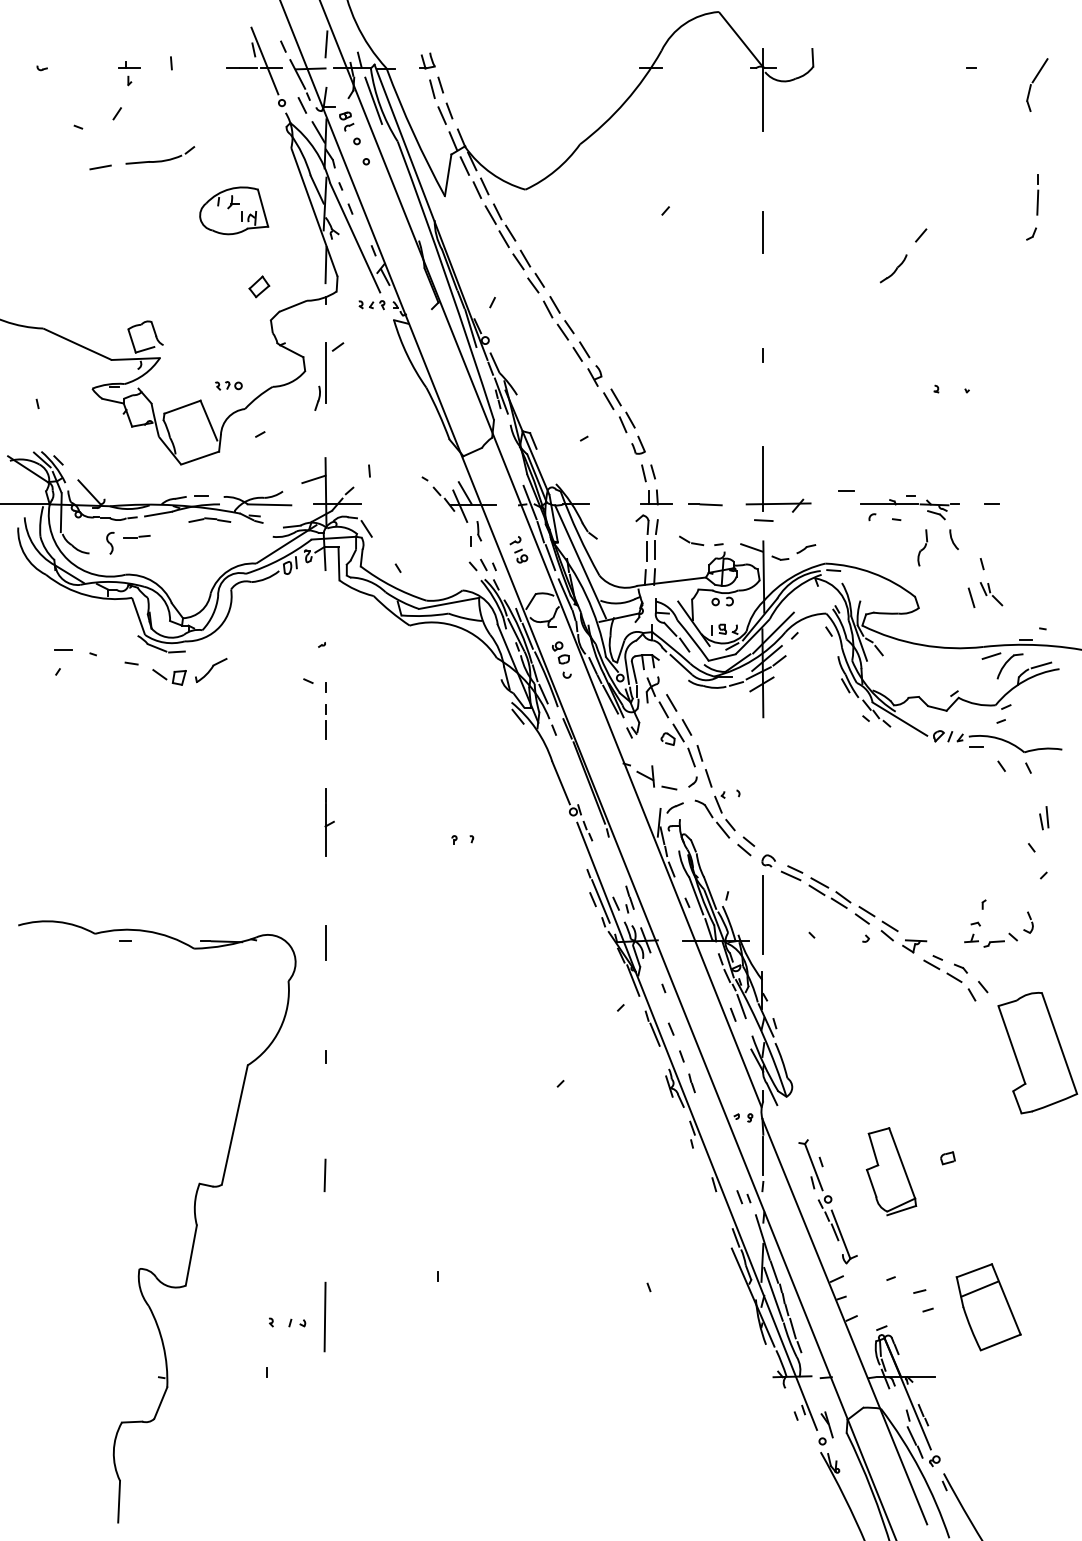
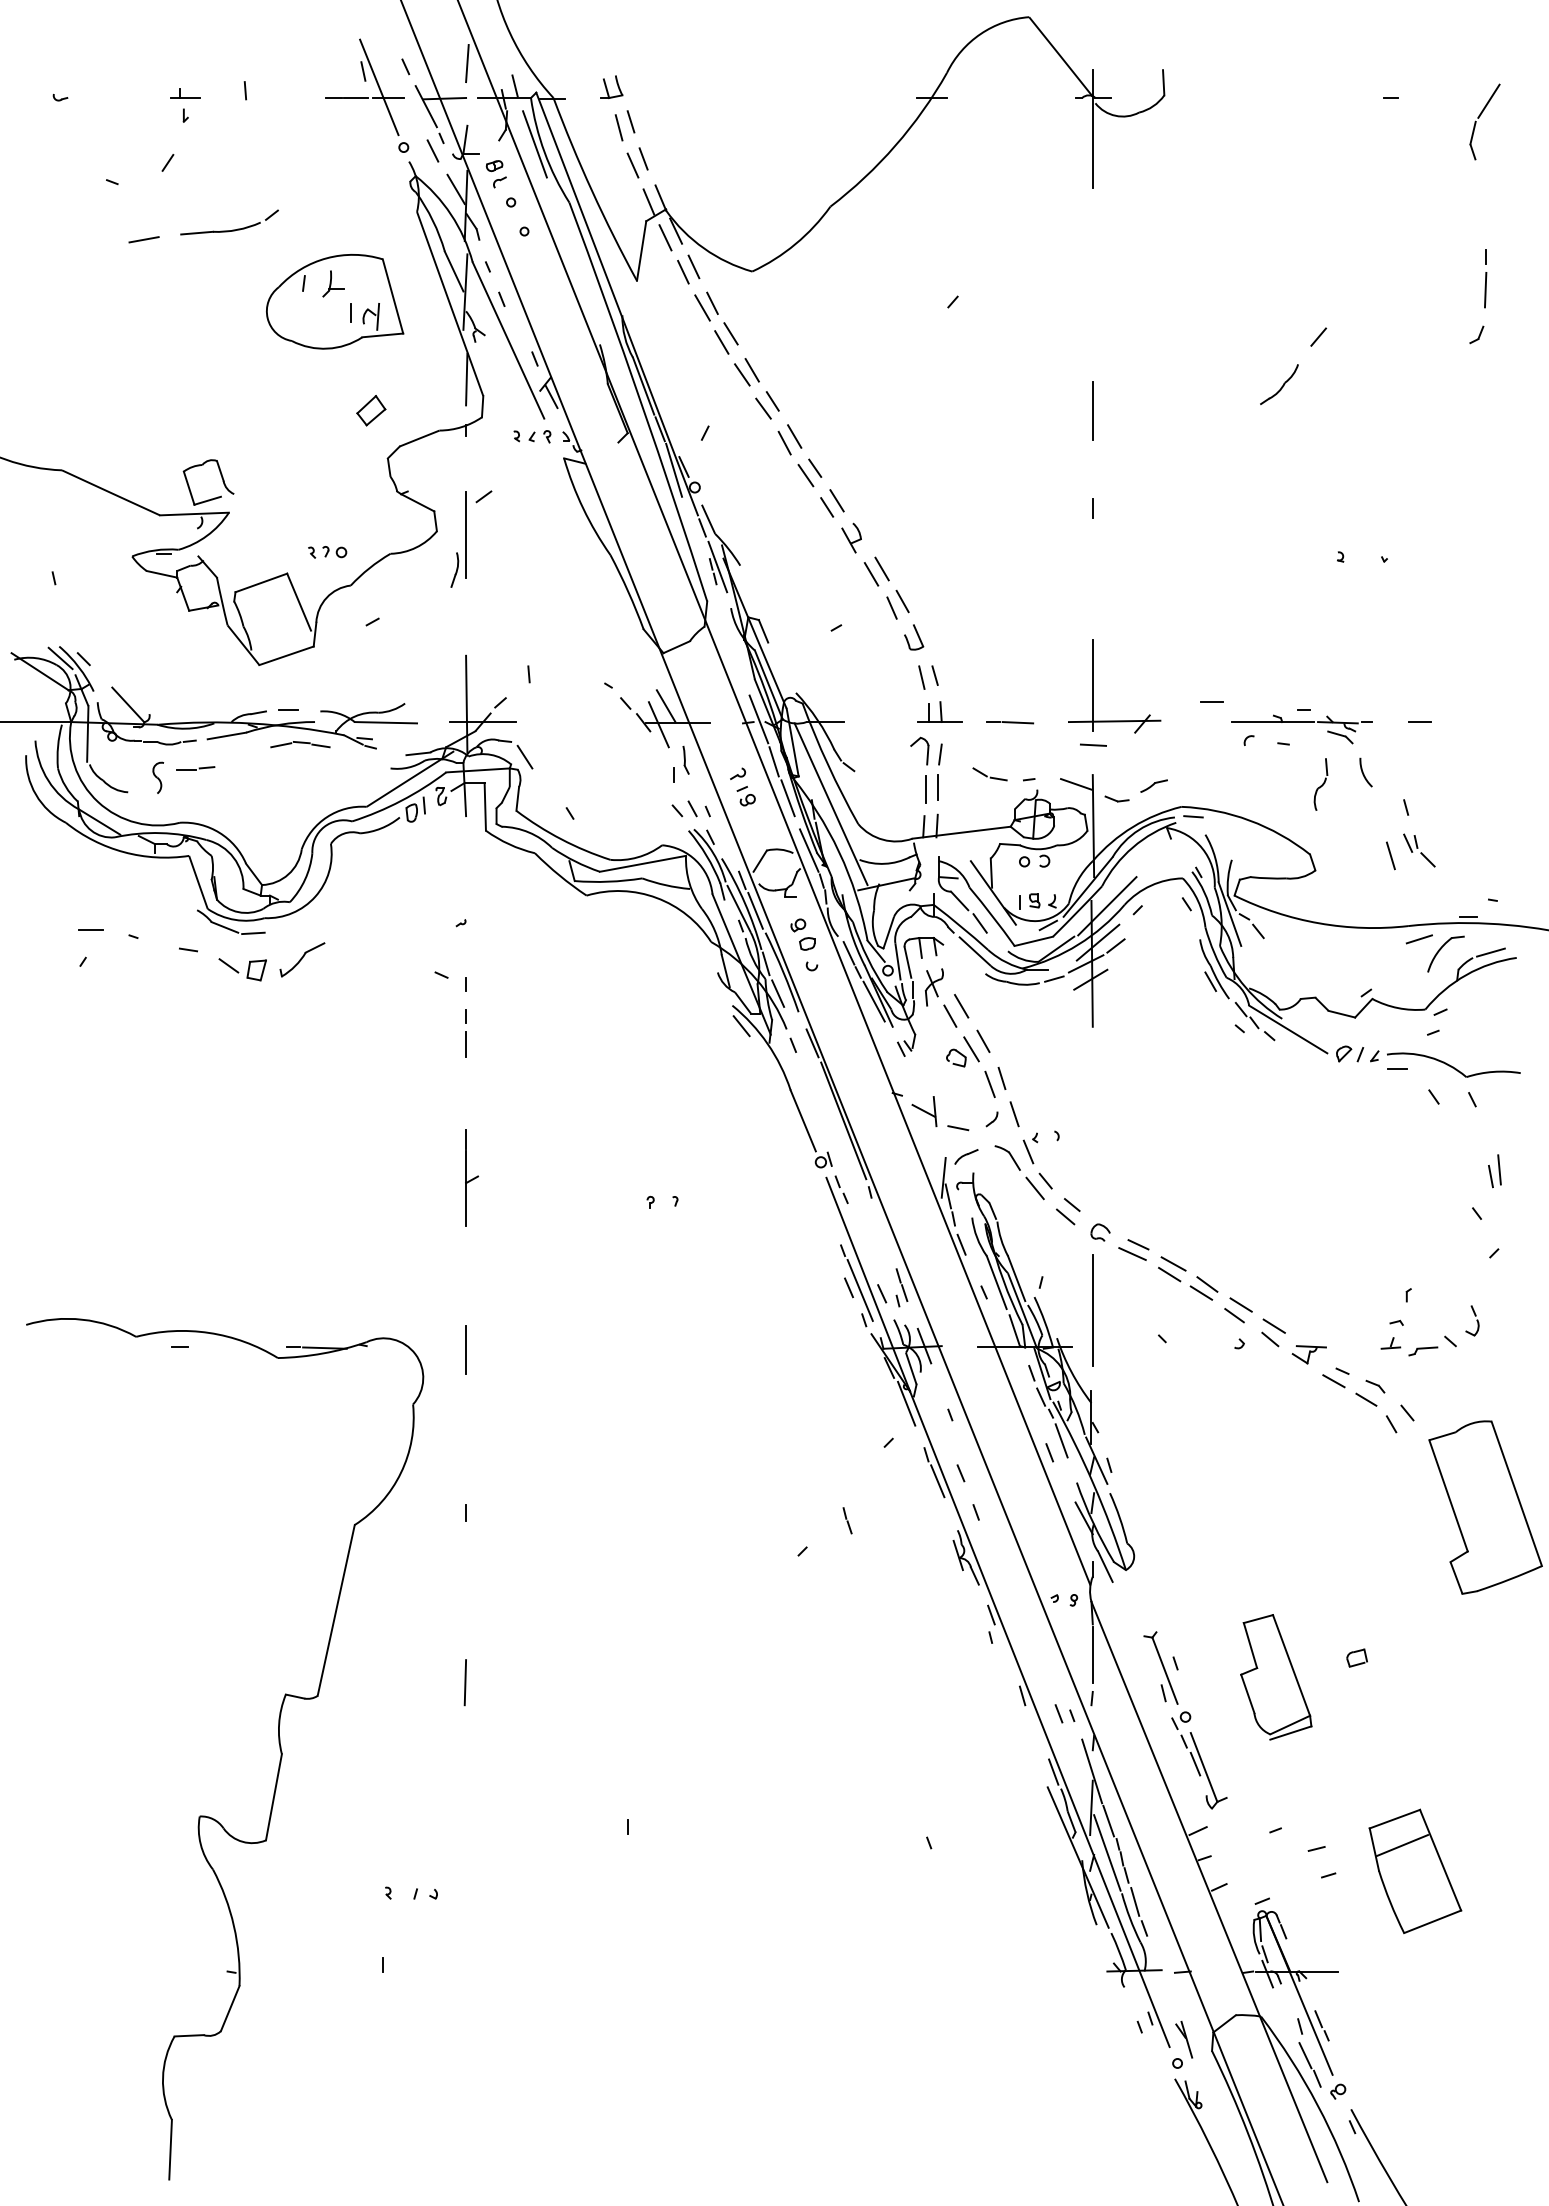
part: (234, 210) -> (335, 301), size x1.4
line: (762, 232) -> (1091, 411), moved
line: (313, 479) -> (448, 686), removed
line: (691, 1083) -> (846, 1520), moved
line: (324, 1316) -> (464, 1884), removed

